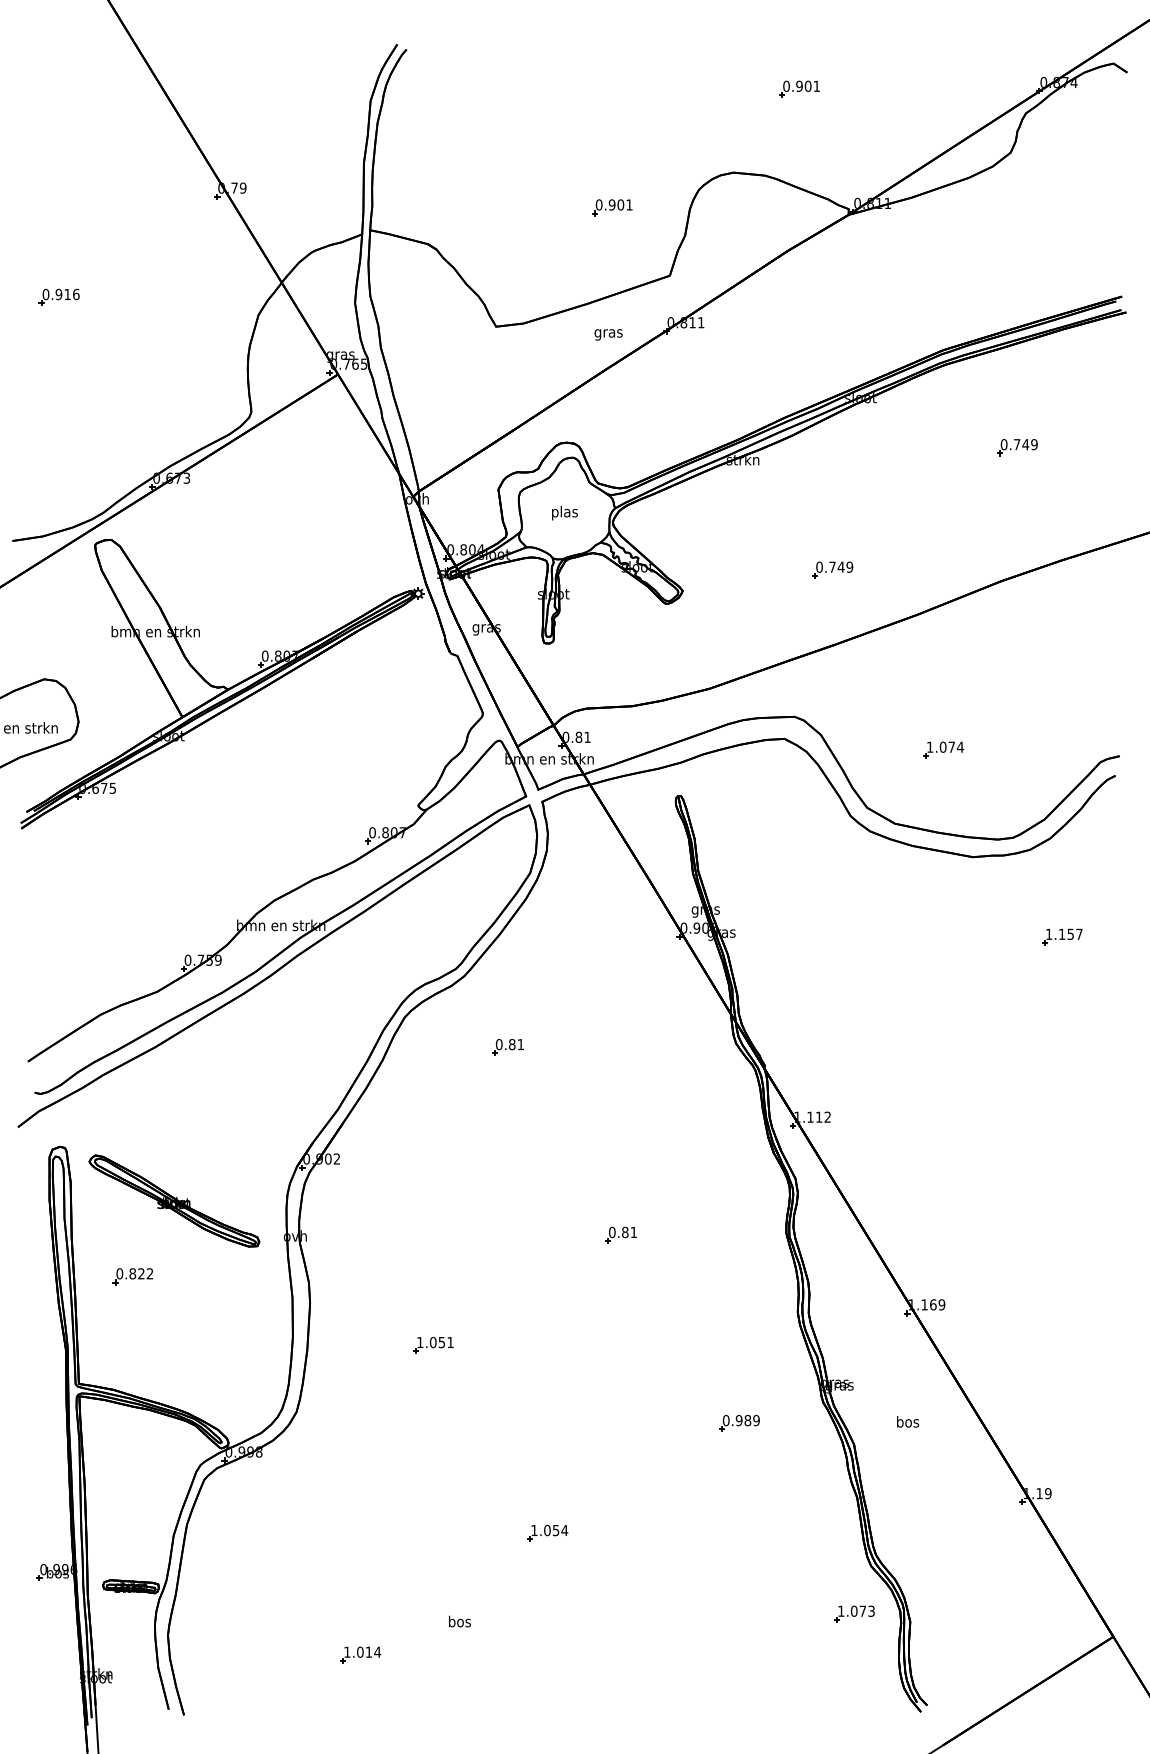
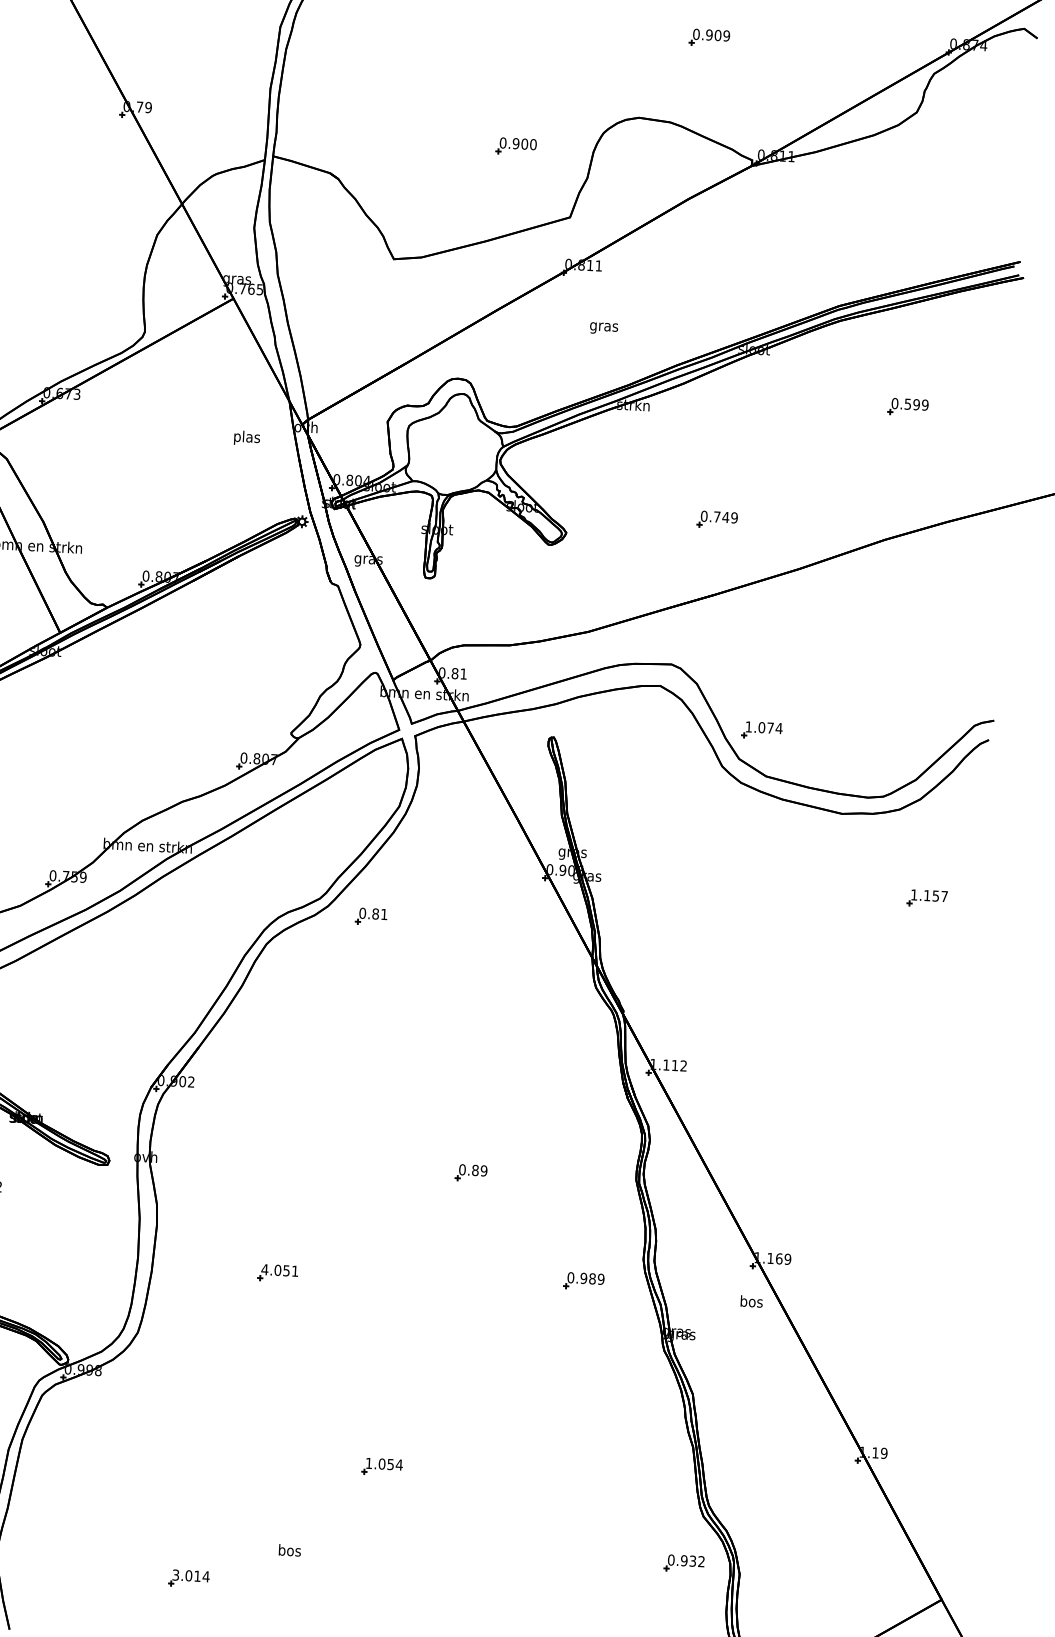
text: (816, 85) -> (726, 35), 0.901 -> 0.909
text: (629, 204) -> (533, 144), 0.901 -> 0.900
text: (608, 334) -> (603, 328), moved
text: (1021, 444) -> (912, 404), 0.749 -> 0.599
text: (564, 512) -> (246, 437), moved
part: (943, 749) -> (762, 729), moved
part: (507, 1047) -> (370, 916), moved
text: (633, 1232) -> (483, 1170), 0.81 -> 0.89
text: (419, 1342) -> (264, 1269), 1.051 -> 4.051
text: (908, 1421) -> (752, 1301), moved
part: (739, 1423) -> (584, 1281), moved
text: (855, 1610) -> (685, 1560), 1.073 -> 0.932
text: (347, 1651) -> (176, 1574), 1.014 -> 3.014

